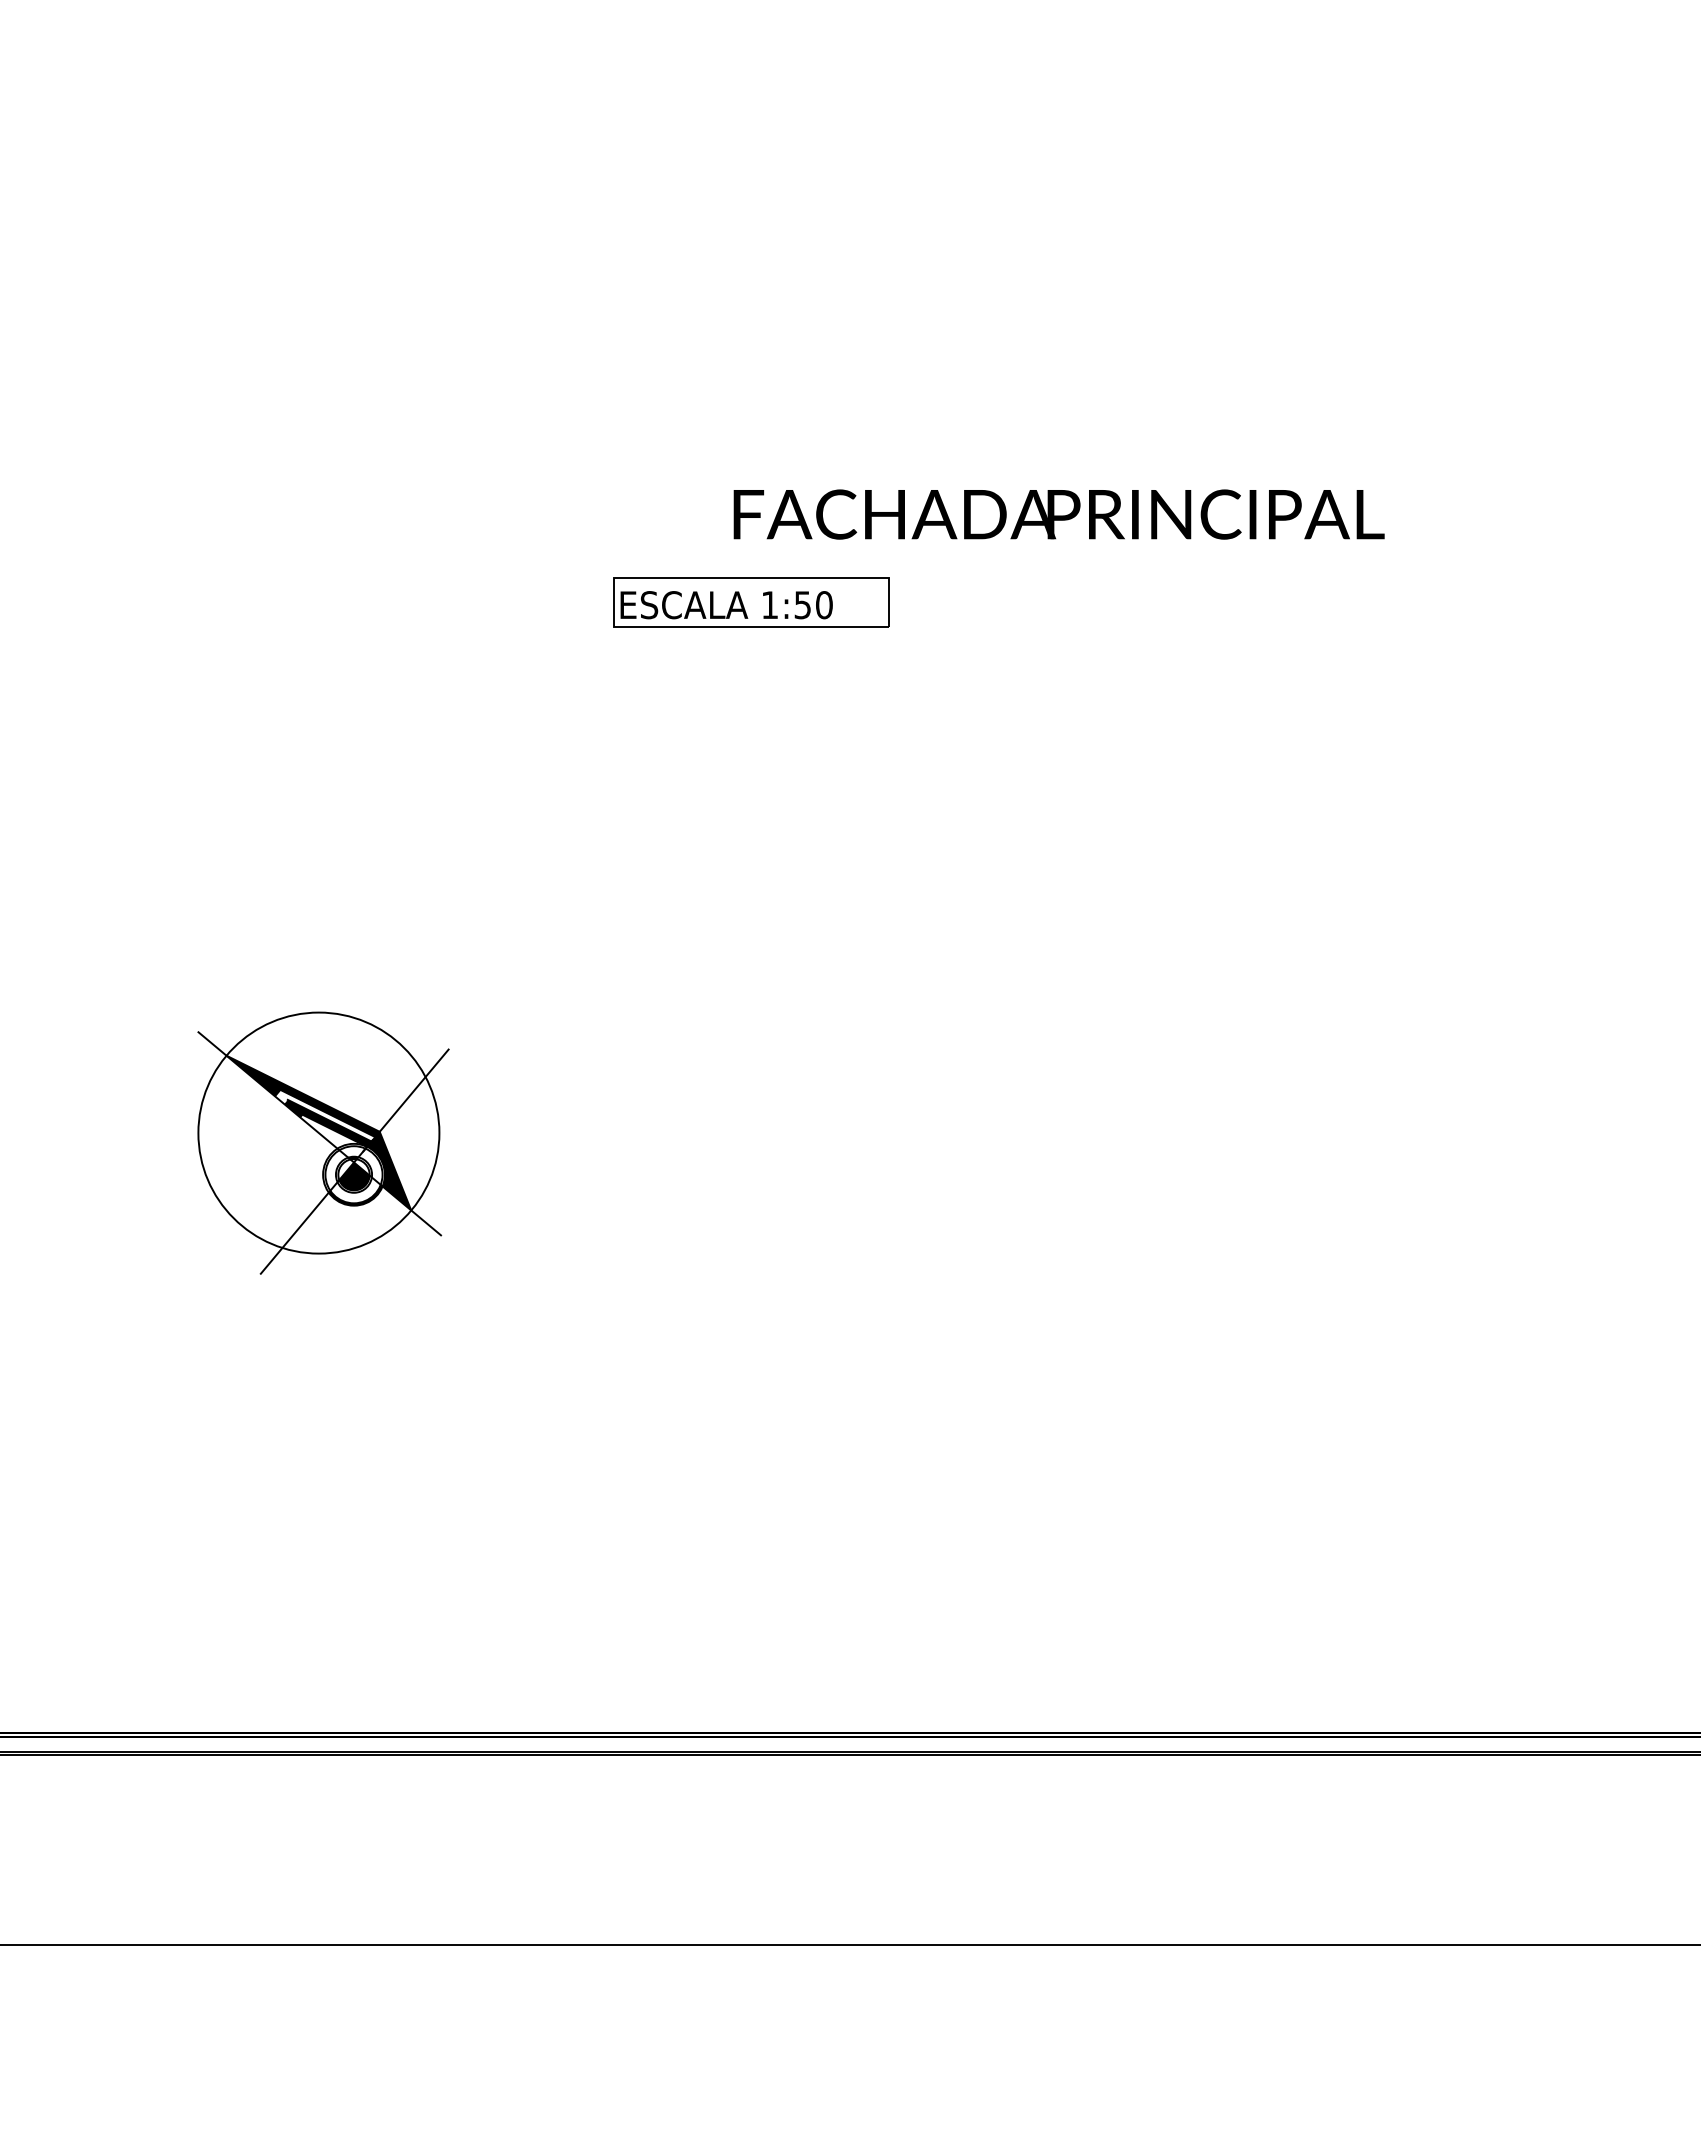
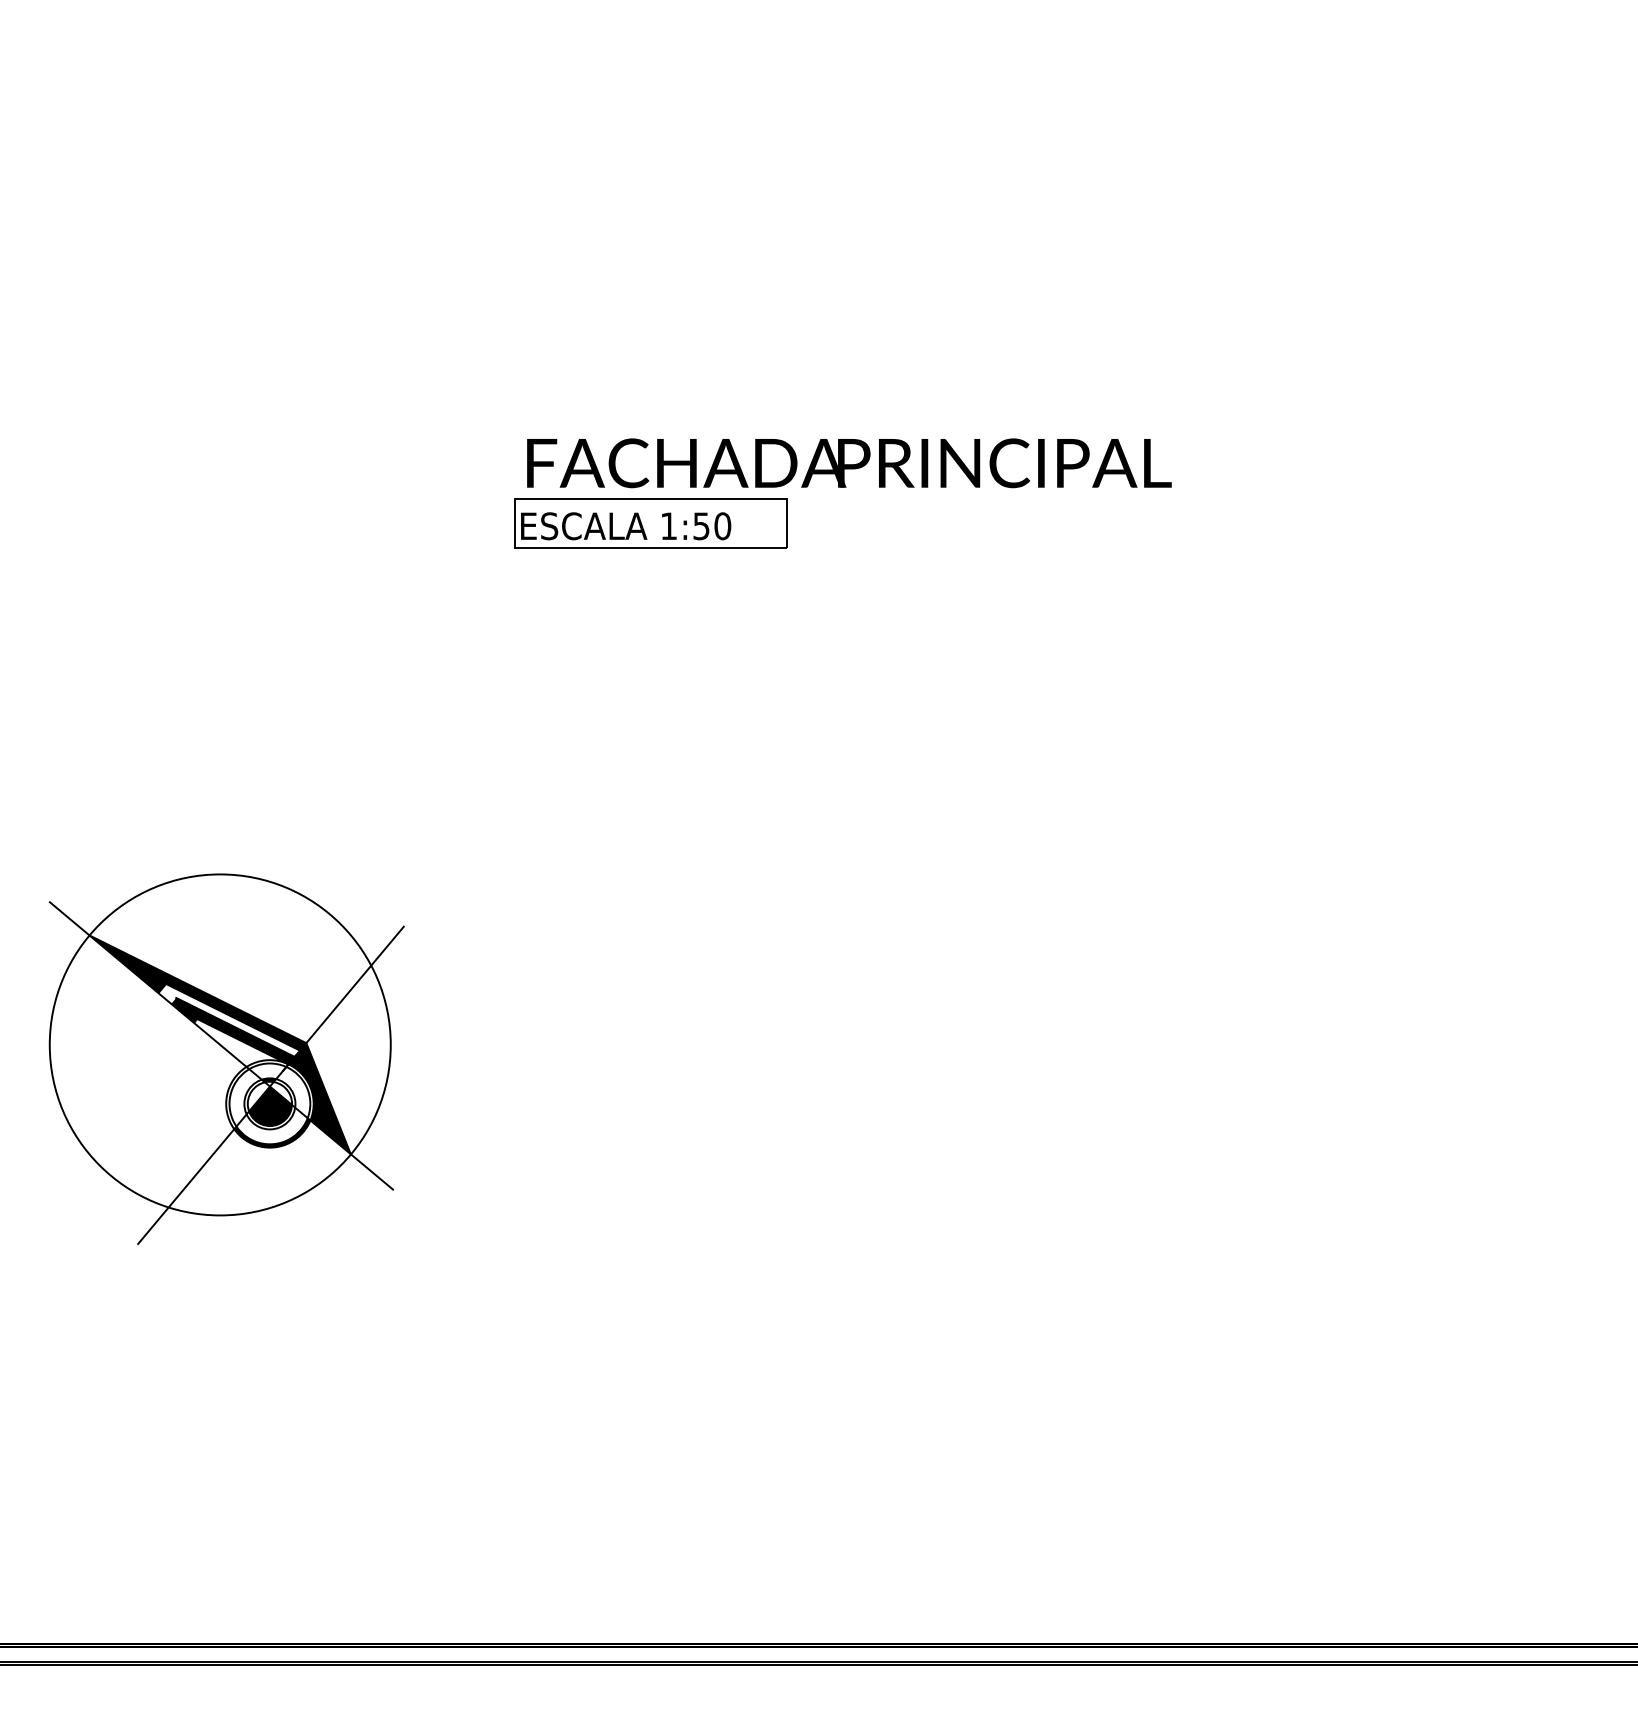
text: (1058, 514) -> (848, 463), moved
part: (323, 1142) -> (226, 1058), size x1.43

